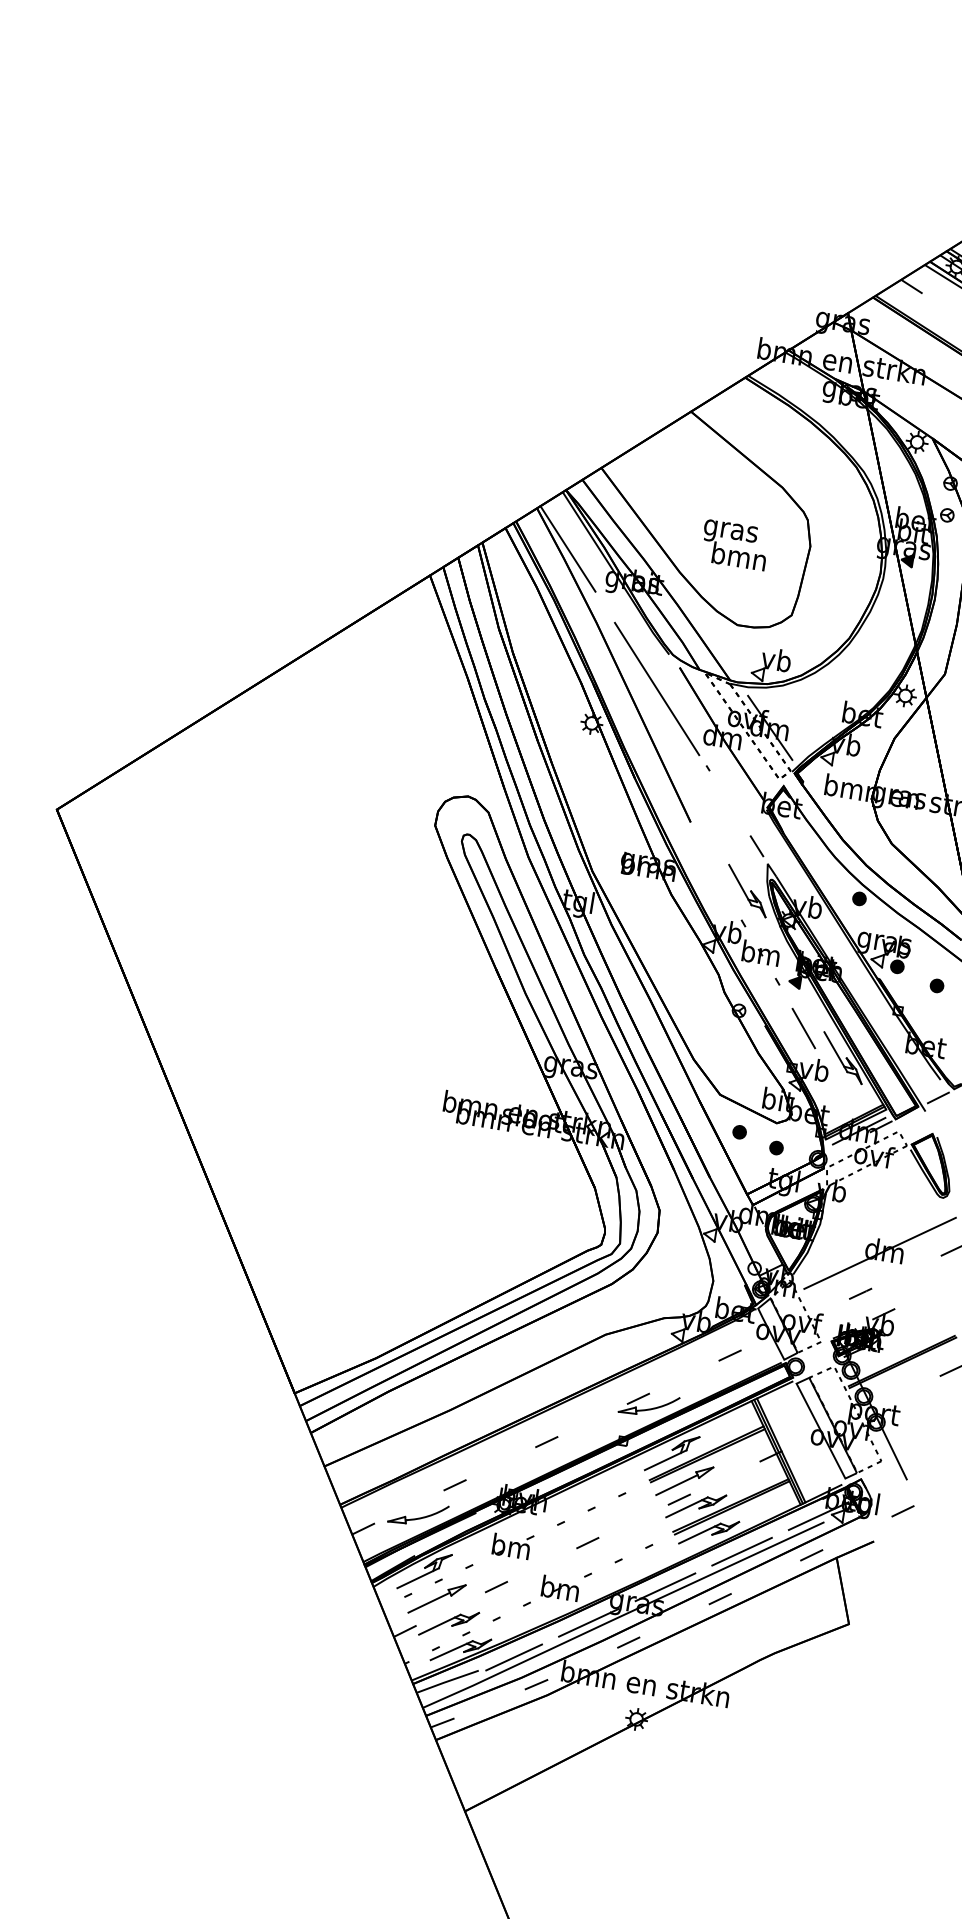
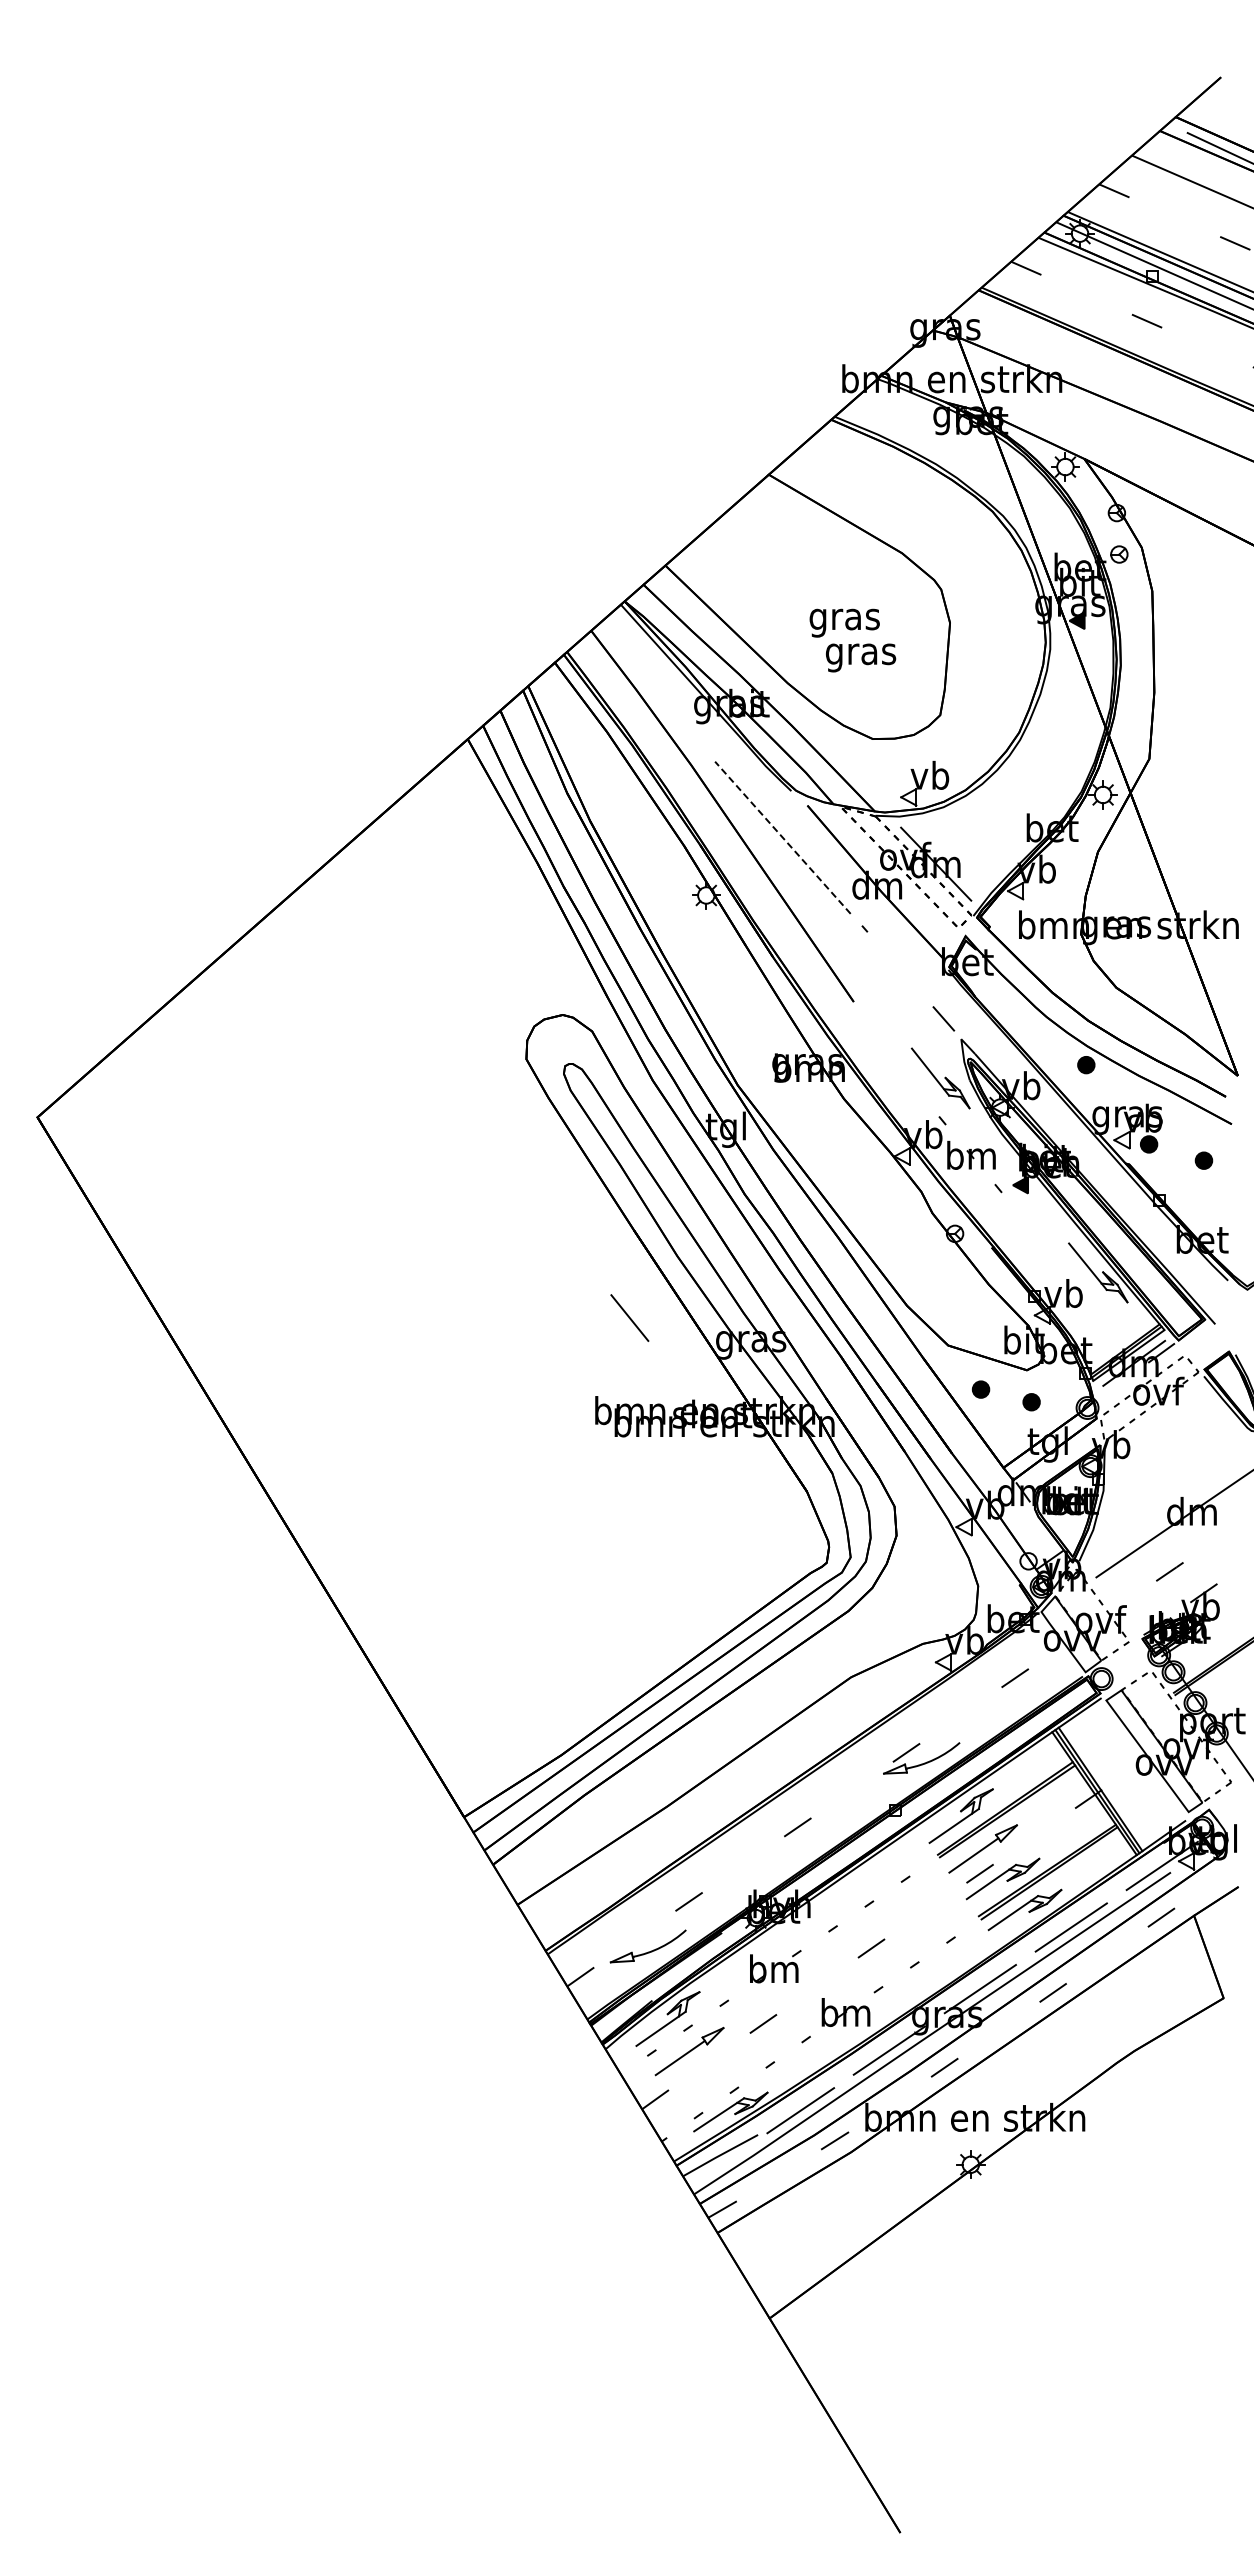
line: (568, 548) -> (639, 676), removed
text: (739, 559) -> (861, 654), bmn -> gras
line: (656, 688) -> (782, 837), solid -> dashed
line: (803, 1028) -> (629, 1317), moved
line: (936, 1098) -> (1226, 1305), removed
part: (449, 1623) -> (710, 2080), removed

